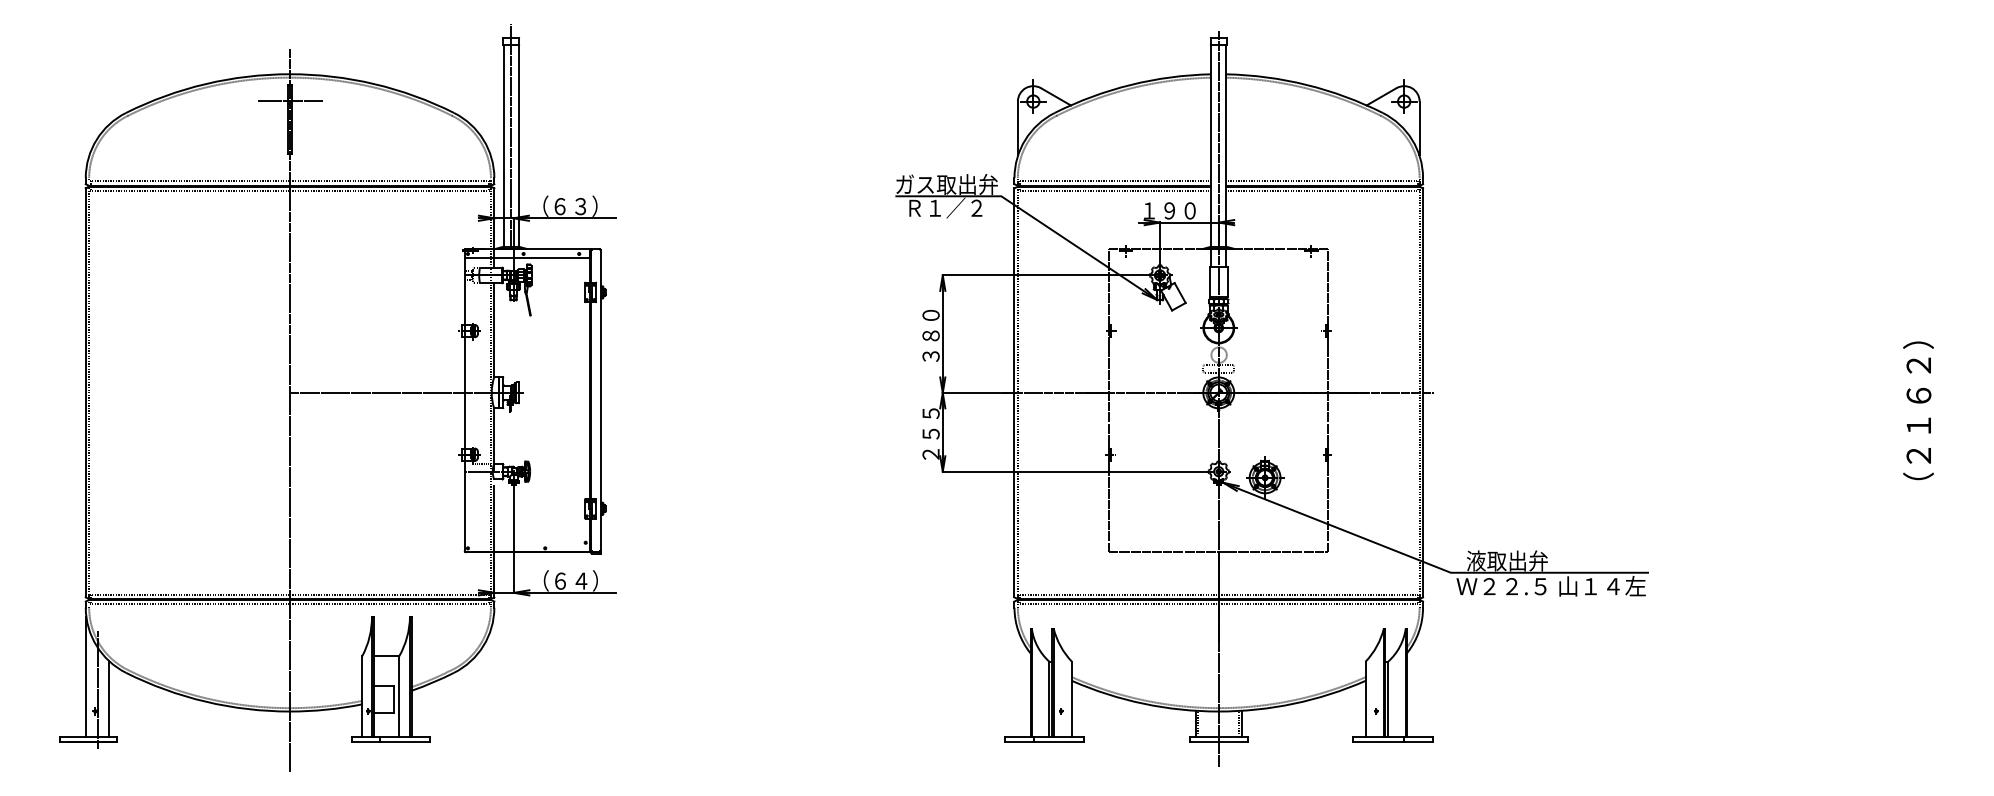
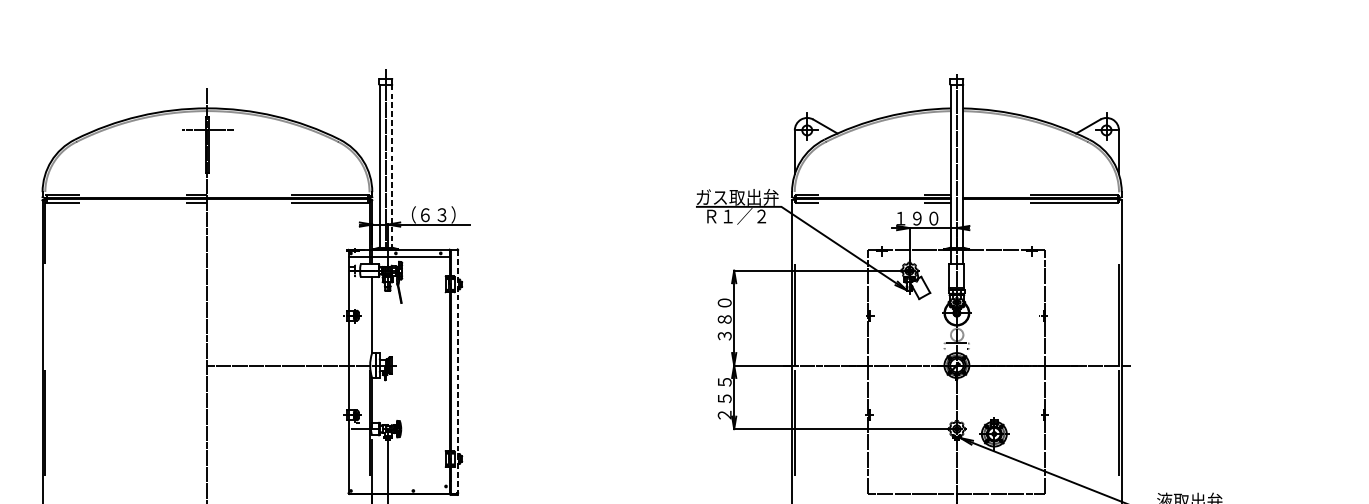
line: (518, 145) -> (391, 165), solid -> dashed
line: (600, 401) -> (457, 372), solid -> dashed

